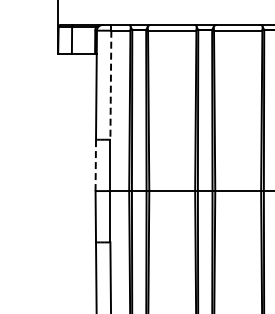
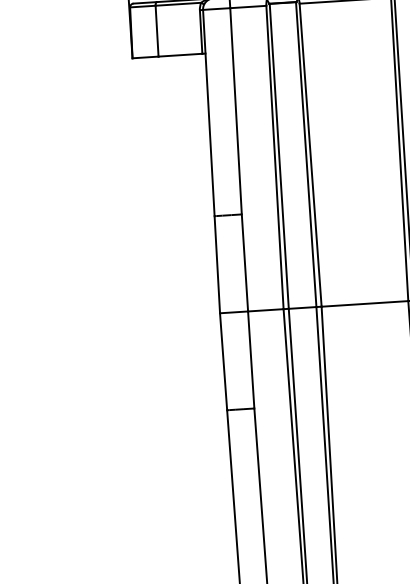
line: (110, 85) -> (235, 111), dashed -> solid
line: (95, 165) -> (216, 264), dashed -> solid

